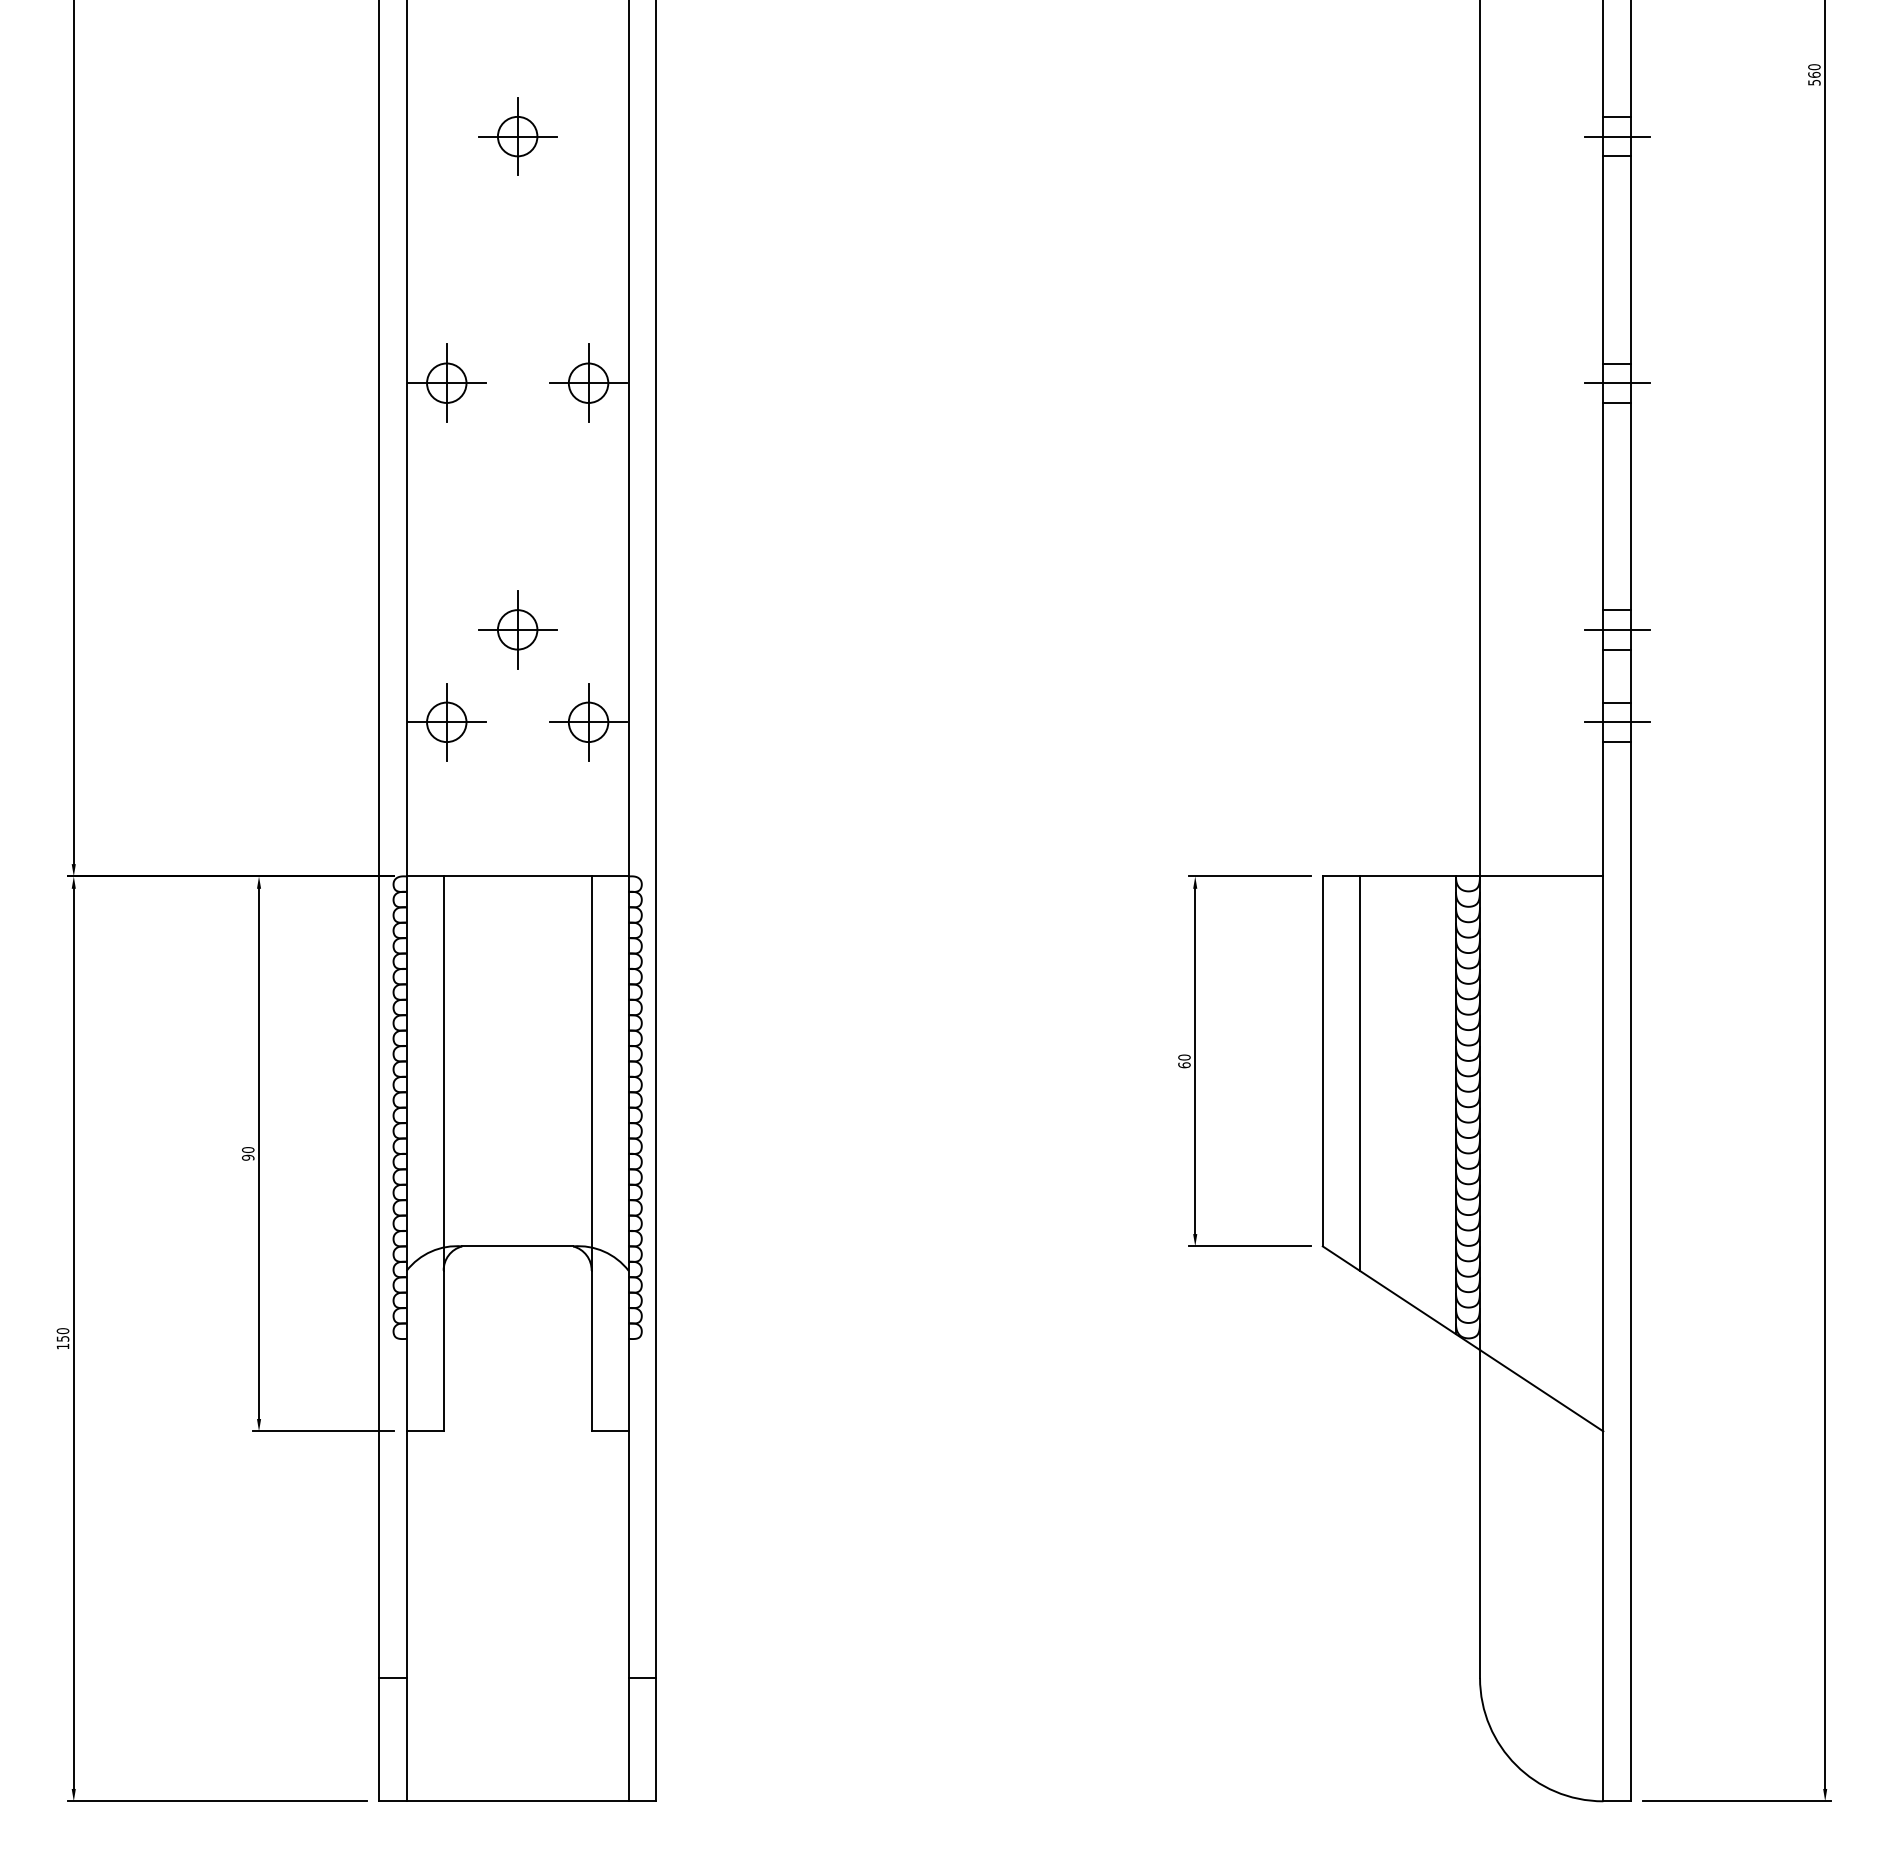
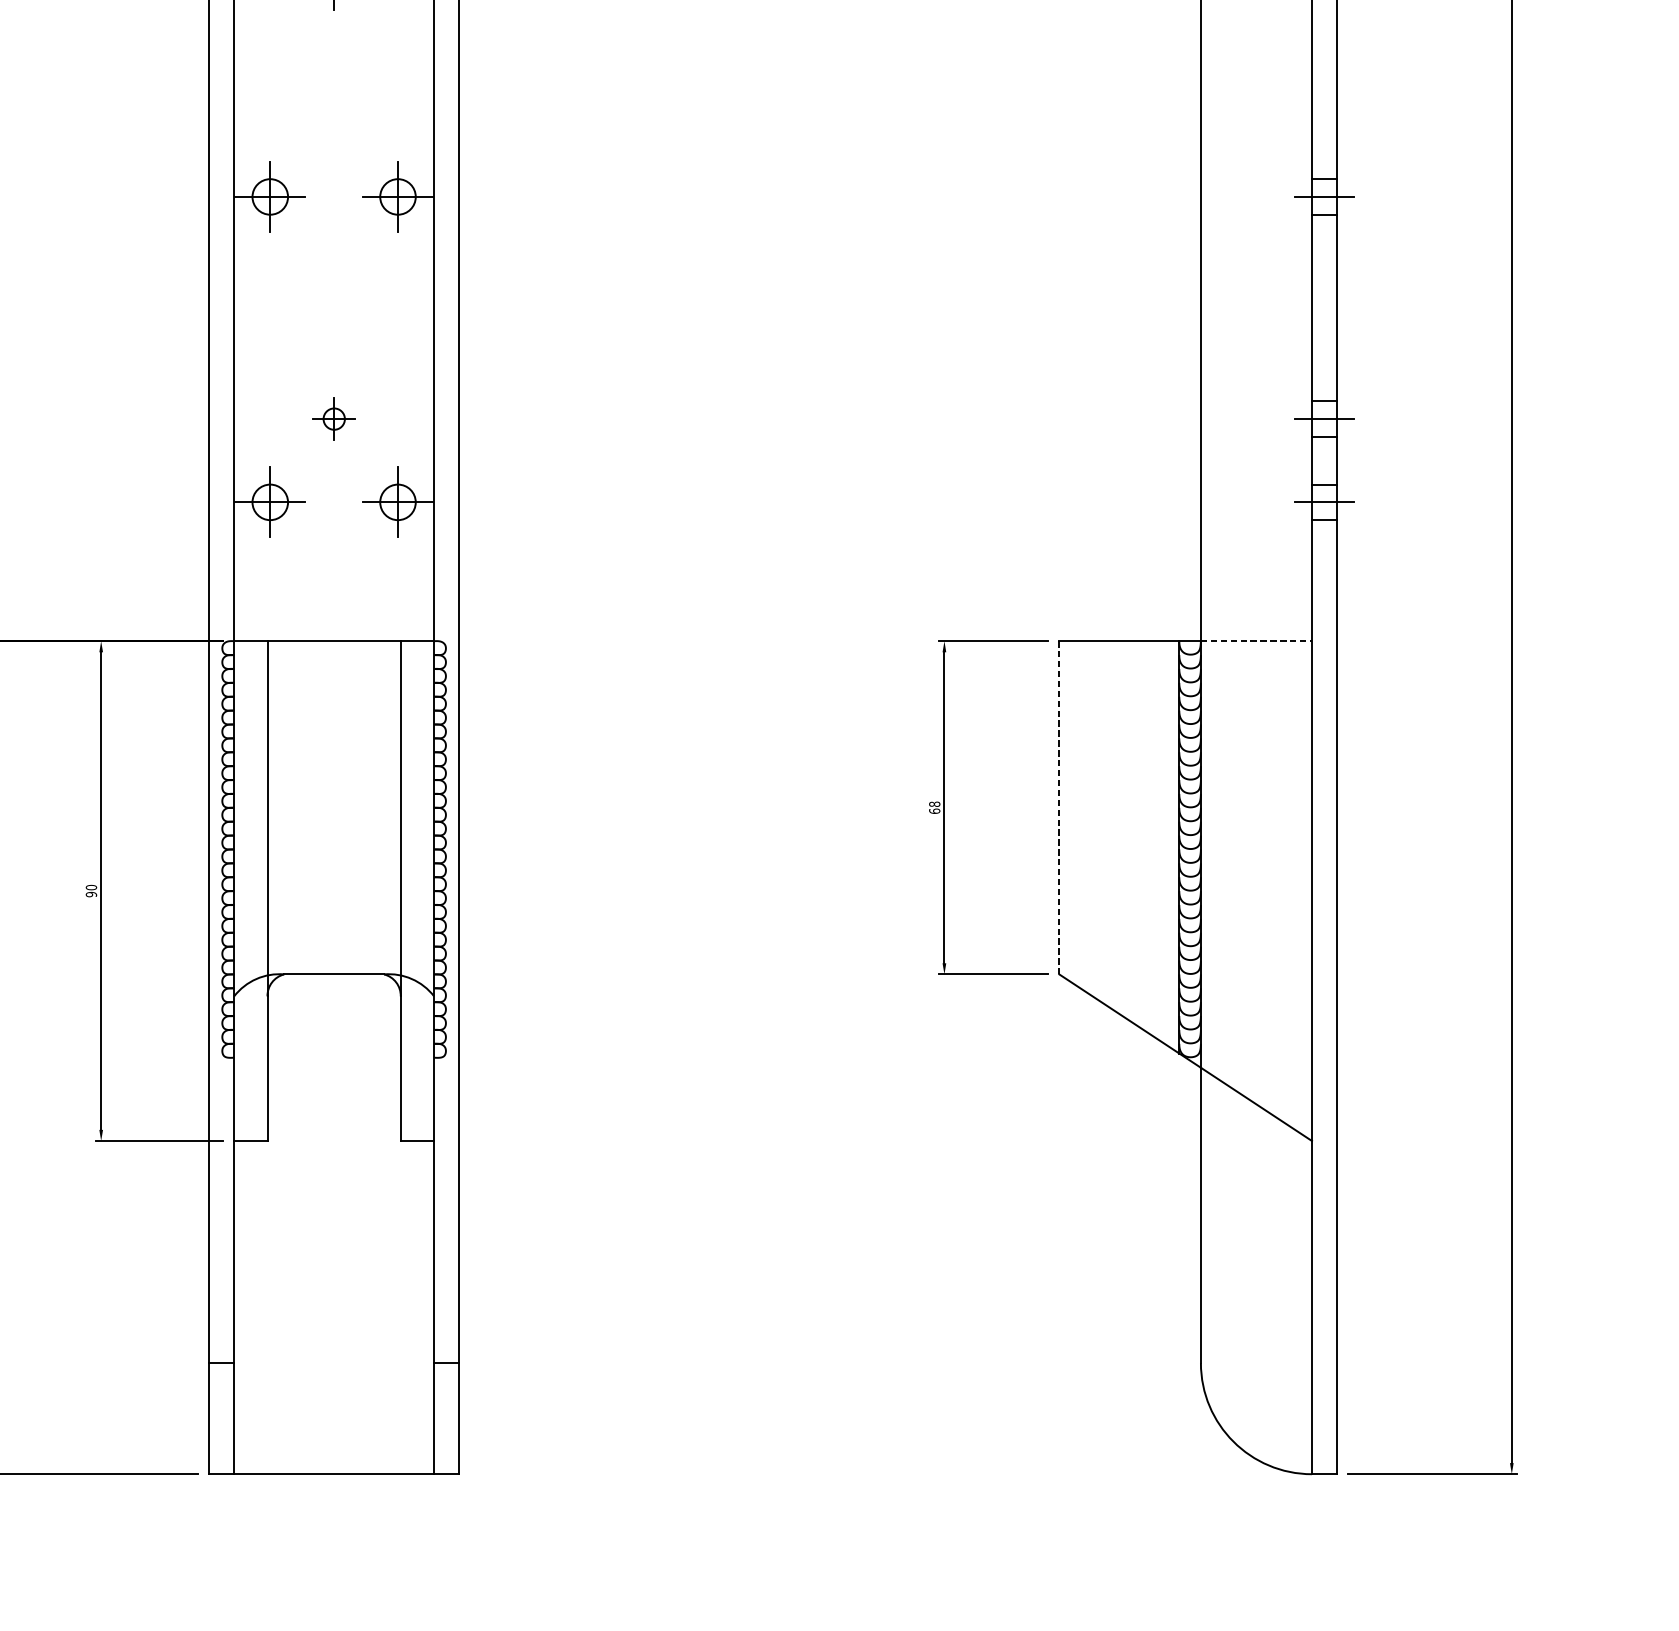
part: (517, 629) -> (333, 418), size x0.6
line: (1541, 876) -> (1256, 641), solid -> dashed
text: (1184, 1057) -> (934, 804), 60 -> 68
line: (1322, 1061) -> (1059, 807), solid -> dashed
line: (1359, 1073) -> (1092, 818), removed

